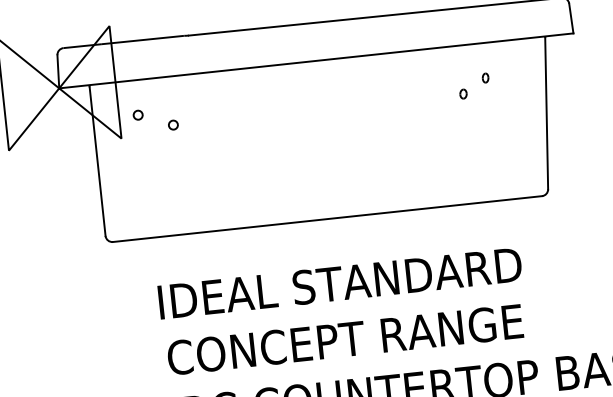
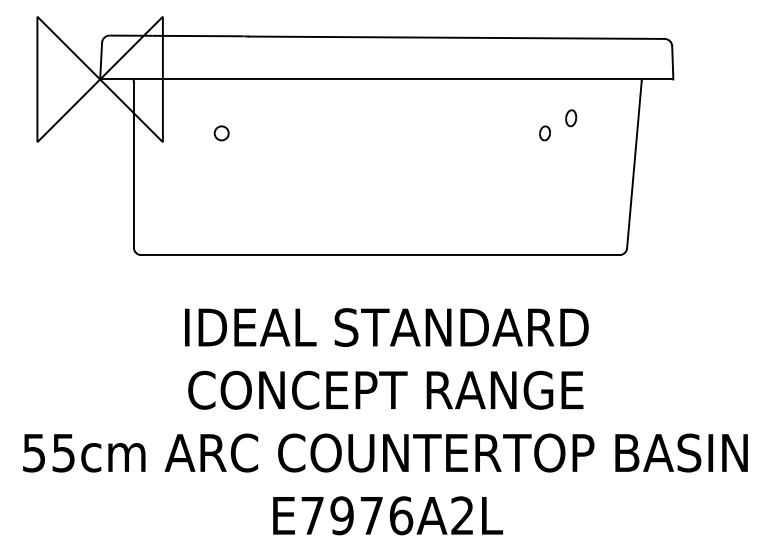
part: (485, 78) -> (571, 118), size x1.6
part: (463, 94) -> (544, 133), size x1.4
circle: (137, 115) -> (183, 118), removed
circle: (173, 125) -> (221, 133), size x1.4

